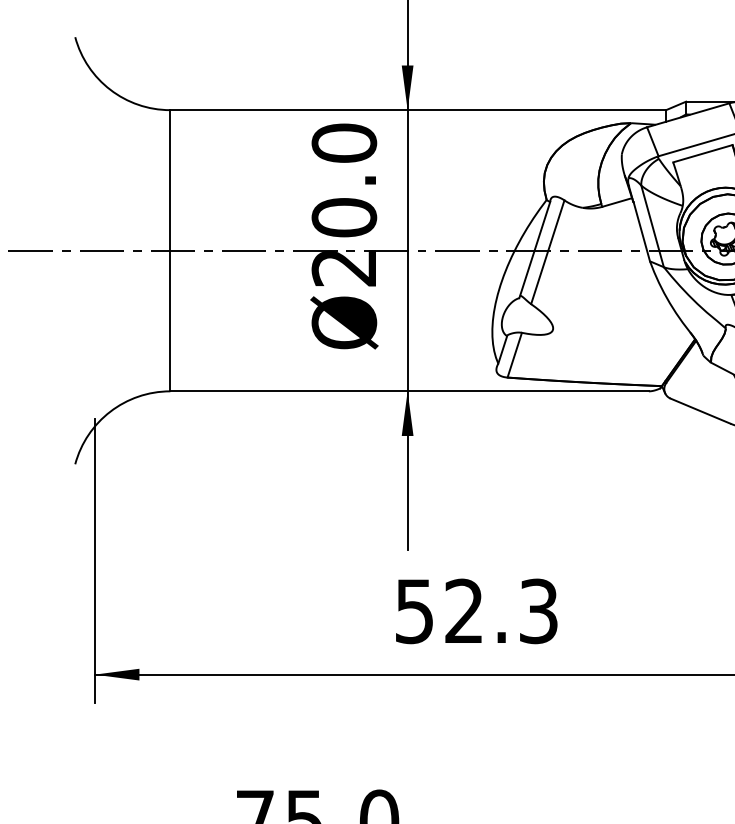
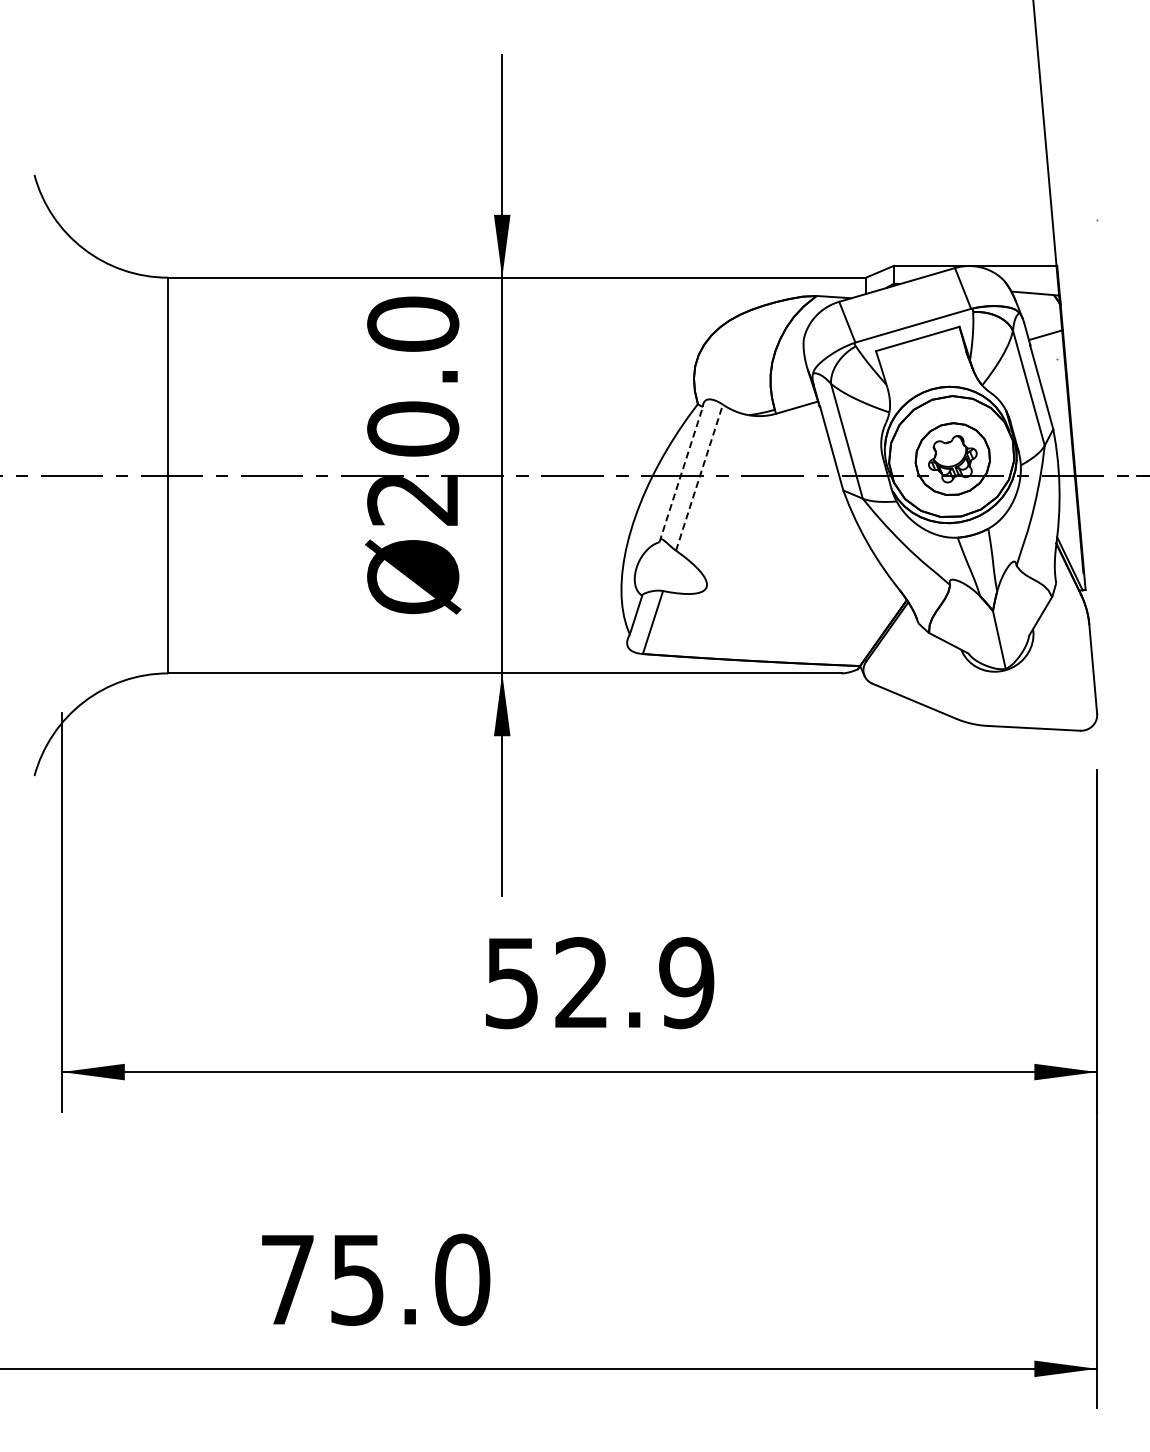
line: (535, 250) -> (681, 474), solid -> dashed
line: (547, 252) -> (699, 477), solid -> dashed
text: (538, 611) -> (686, 983), 52.3 -> 52.9

